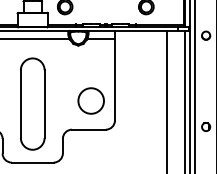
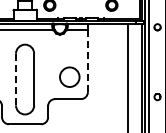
line: (114, 80) -> (87, 61), solid -> dashed
line: (21, 104) -> (16, 79), solid -> dashed

